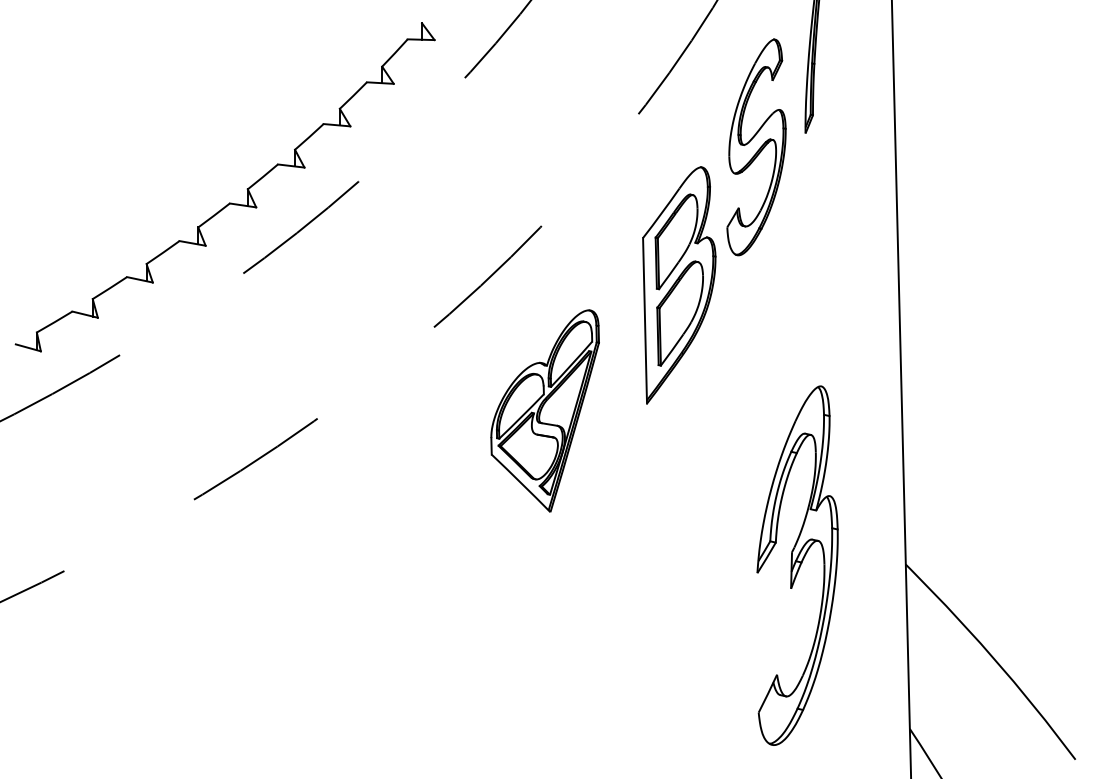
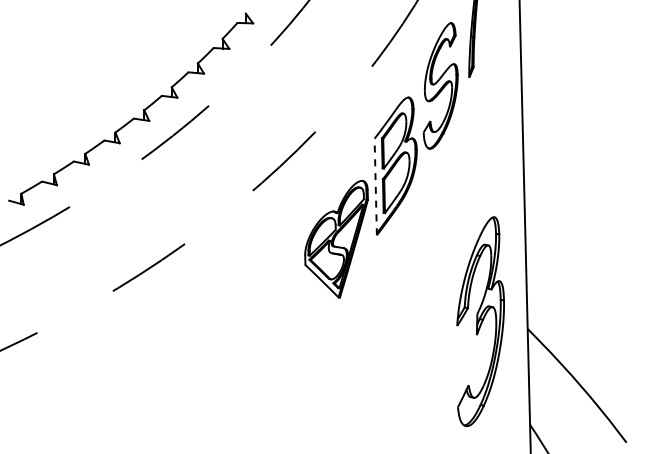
line: (644, 319) -> (375, 186), solid -> dashed
part: (545, 410) -> (336, 239), moved
part: (797, 565) -> (480, 321), moved

